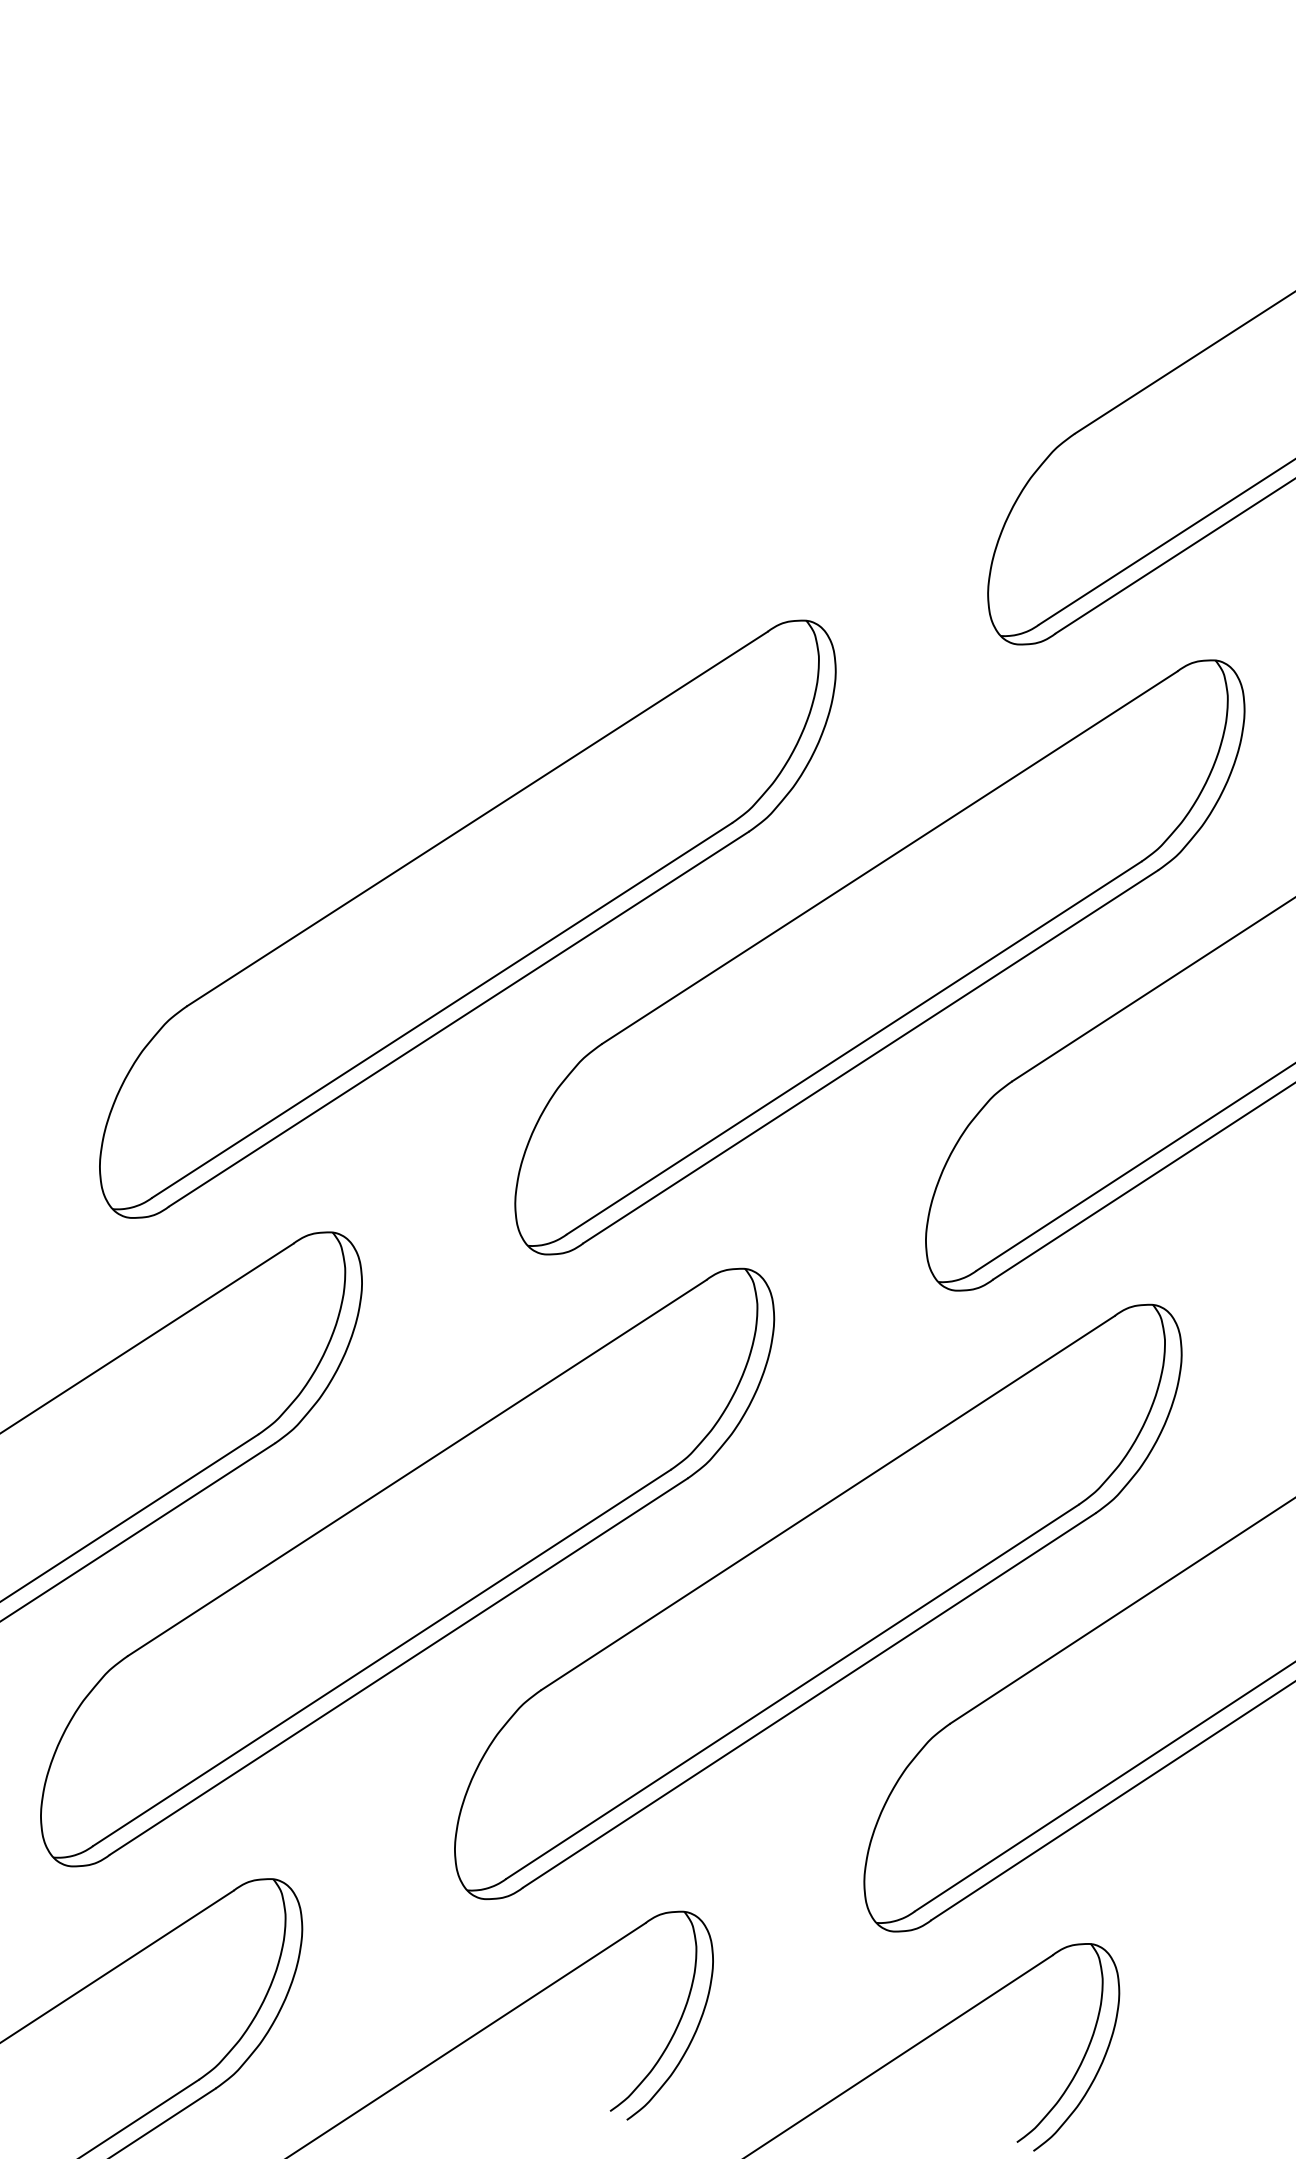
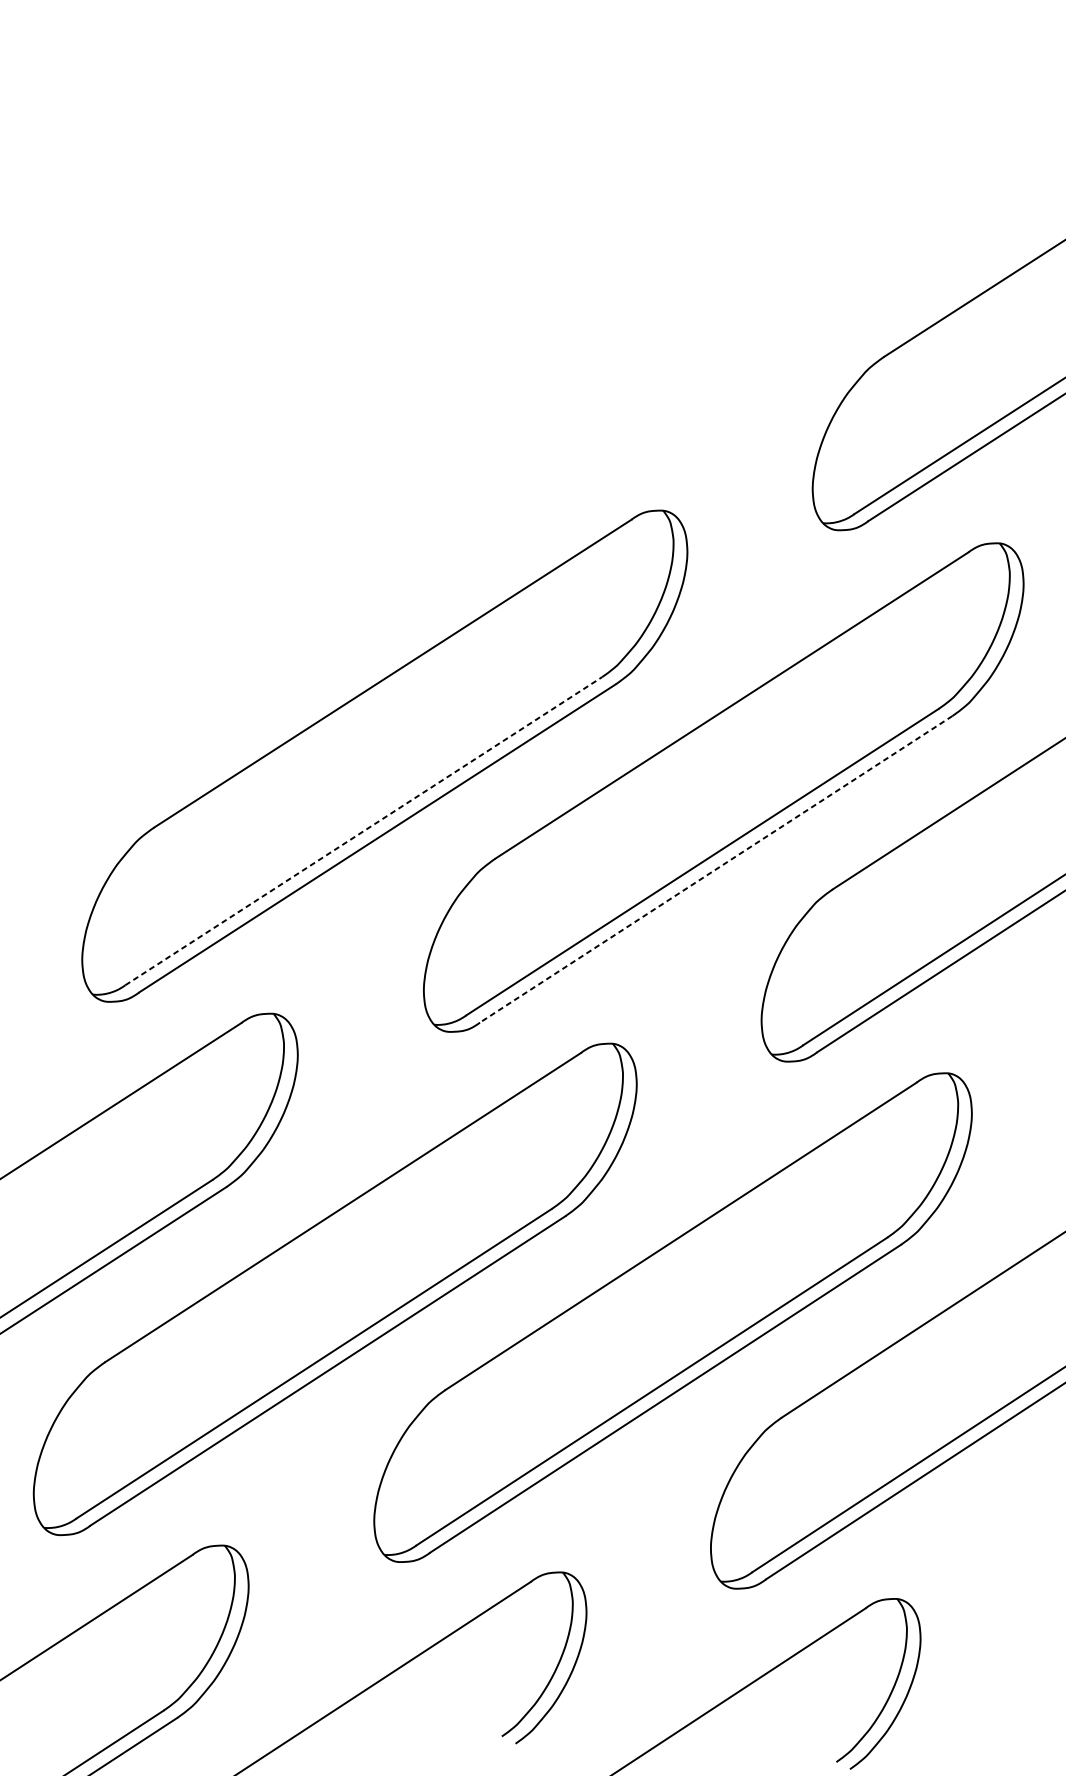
line: (442, 1010) -> (363, 831), solid -> dashed
line: (870, 1057) -> (715, 869), solid -> dashed

